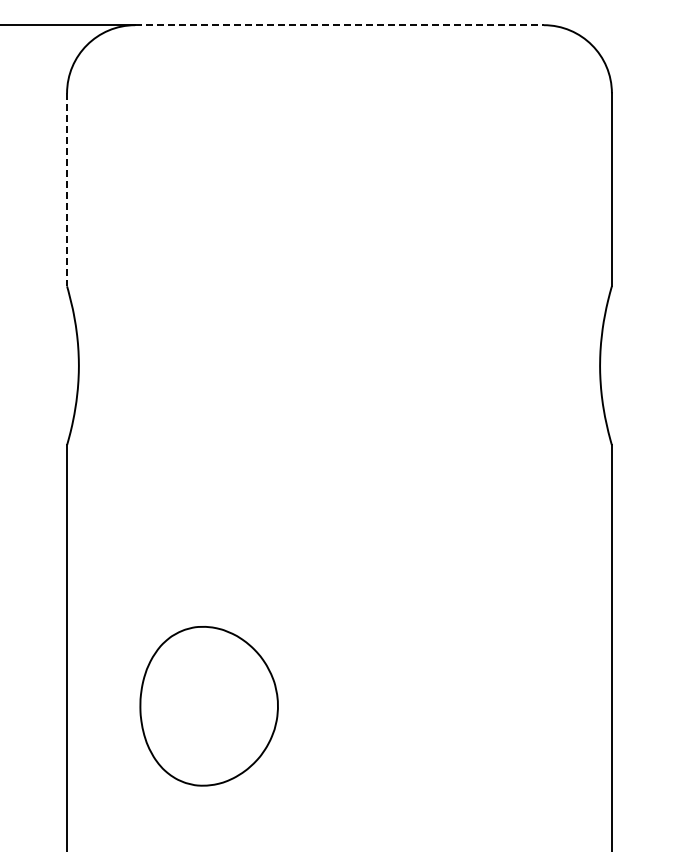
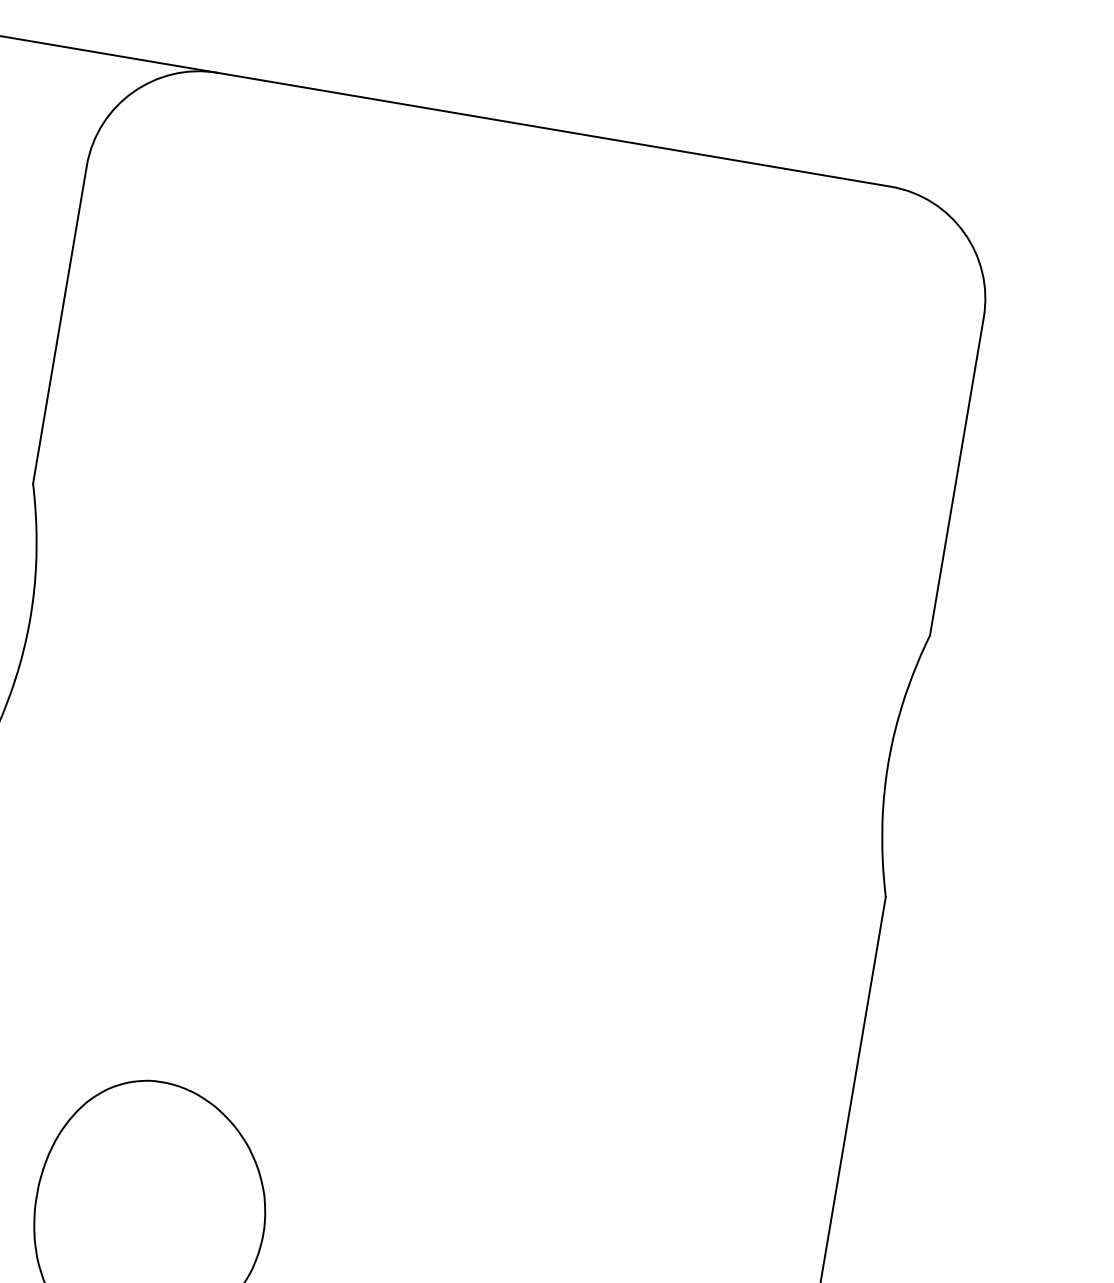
line: (339, 25) -> (554, 130), dashed -> solid
line: (67, 189) -> (60, 324), dashed -> solid

